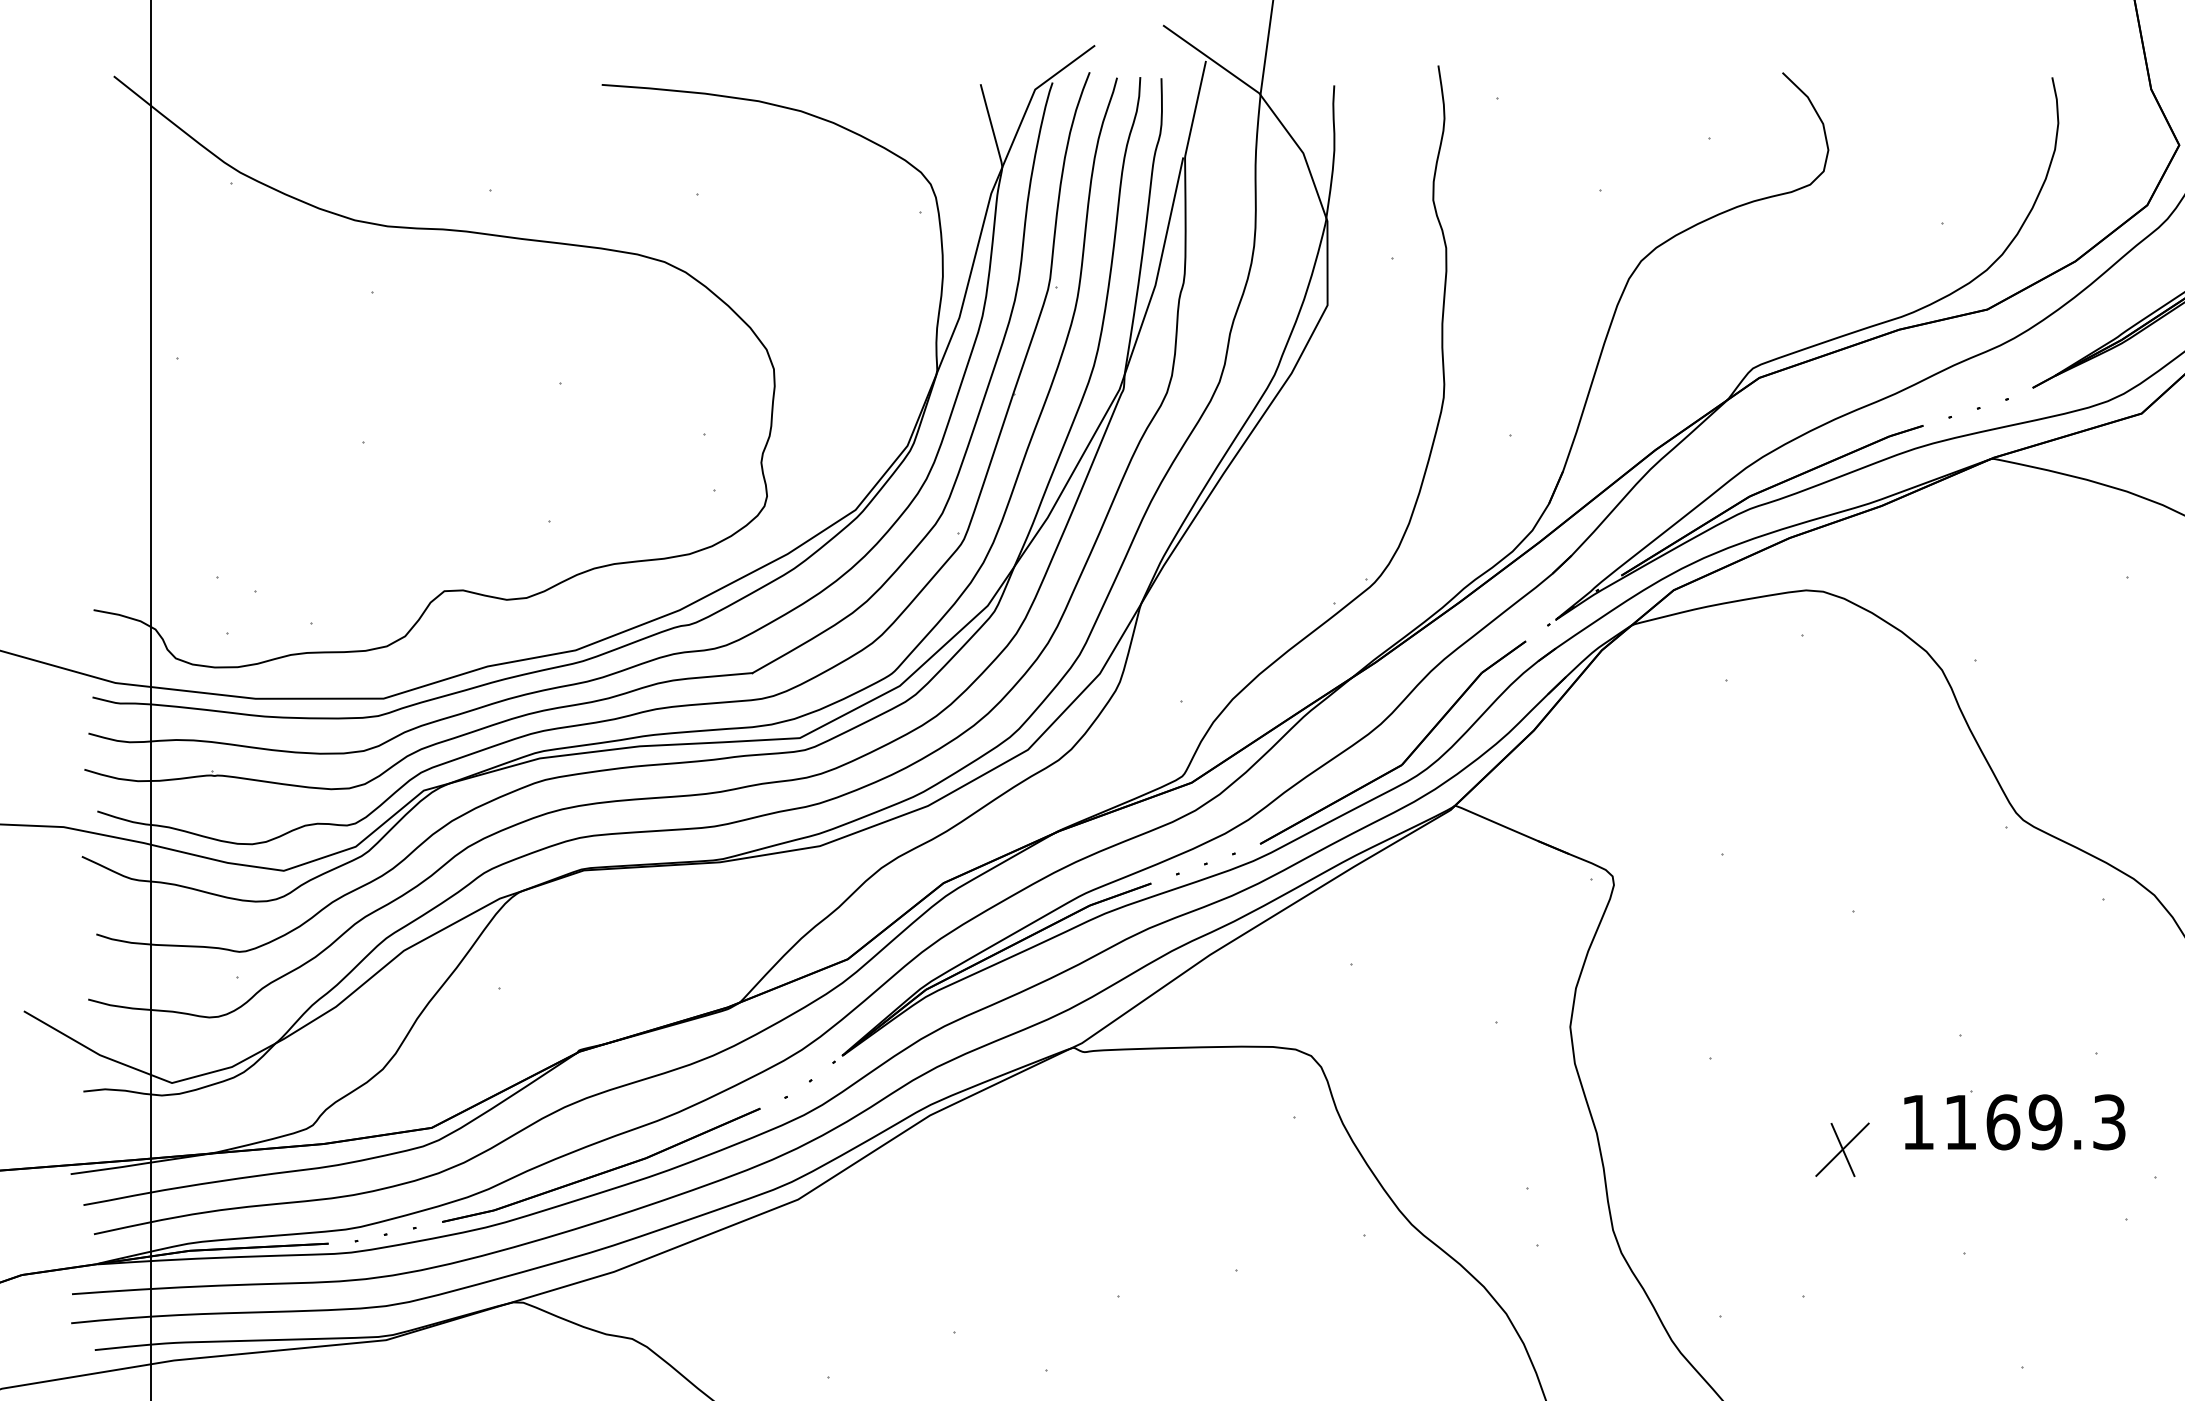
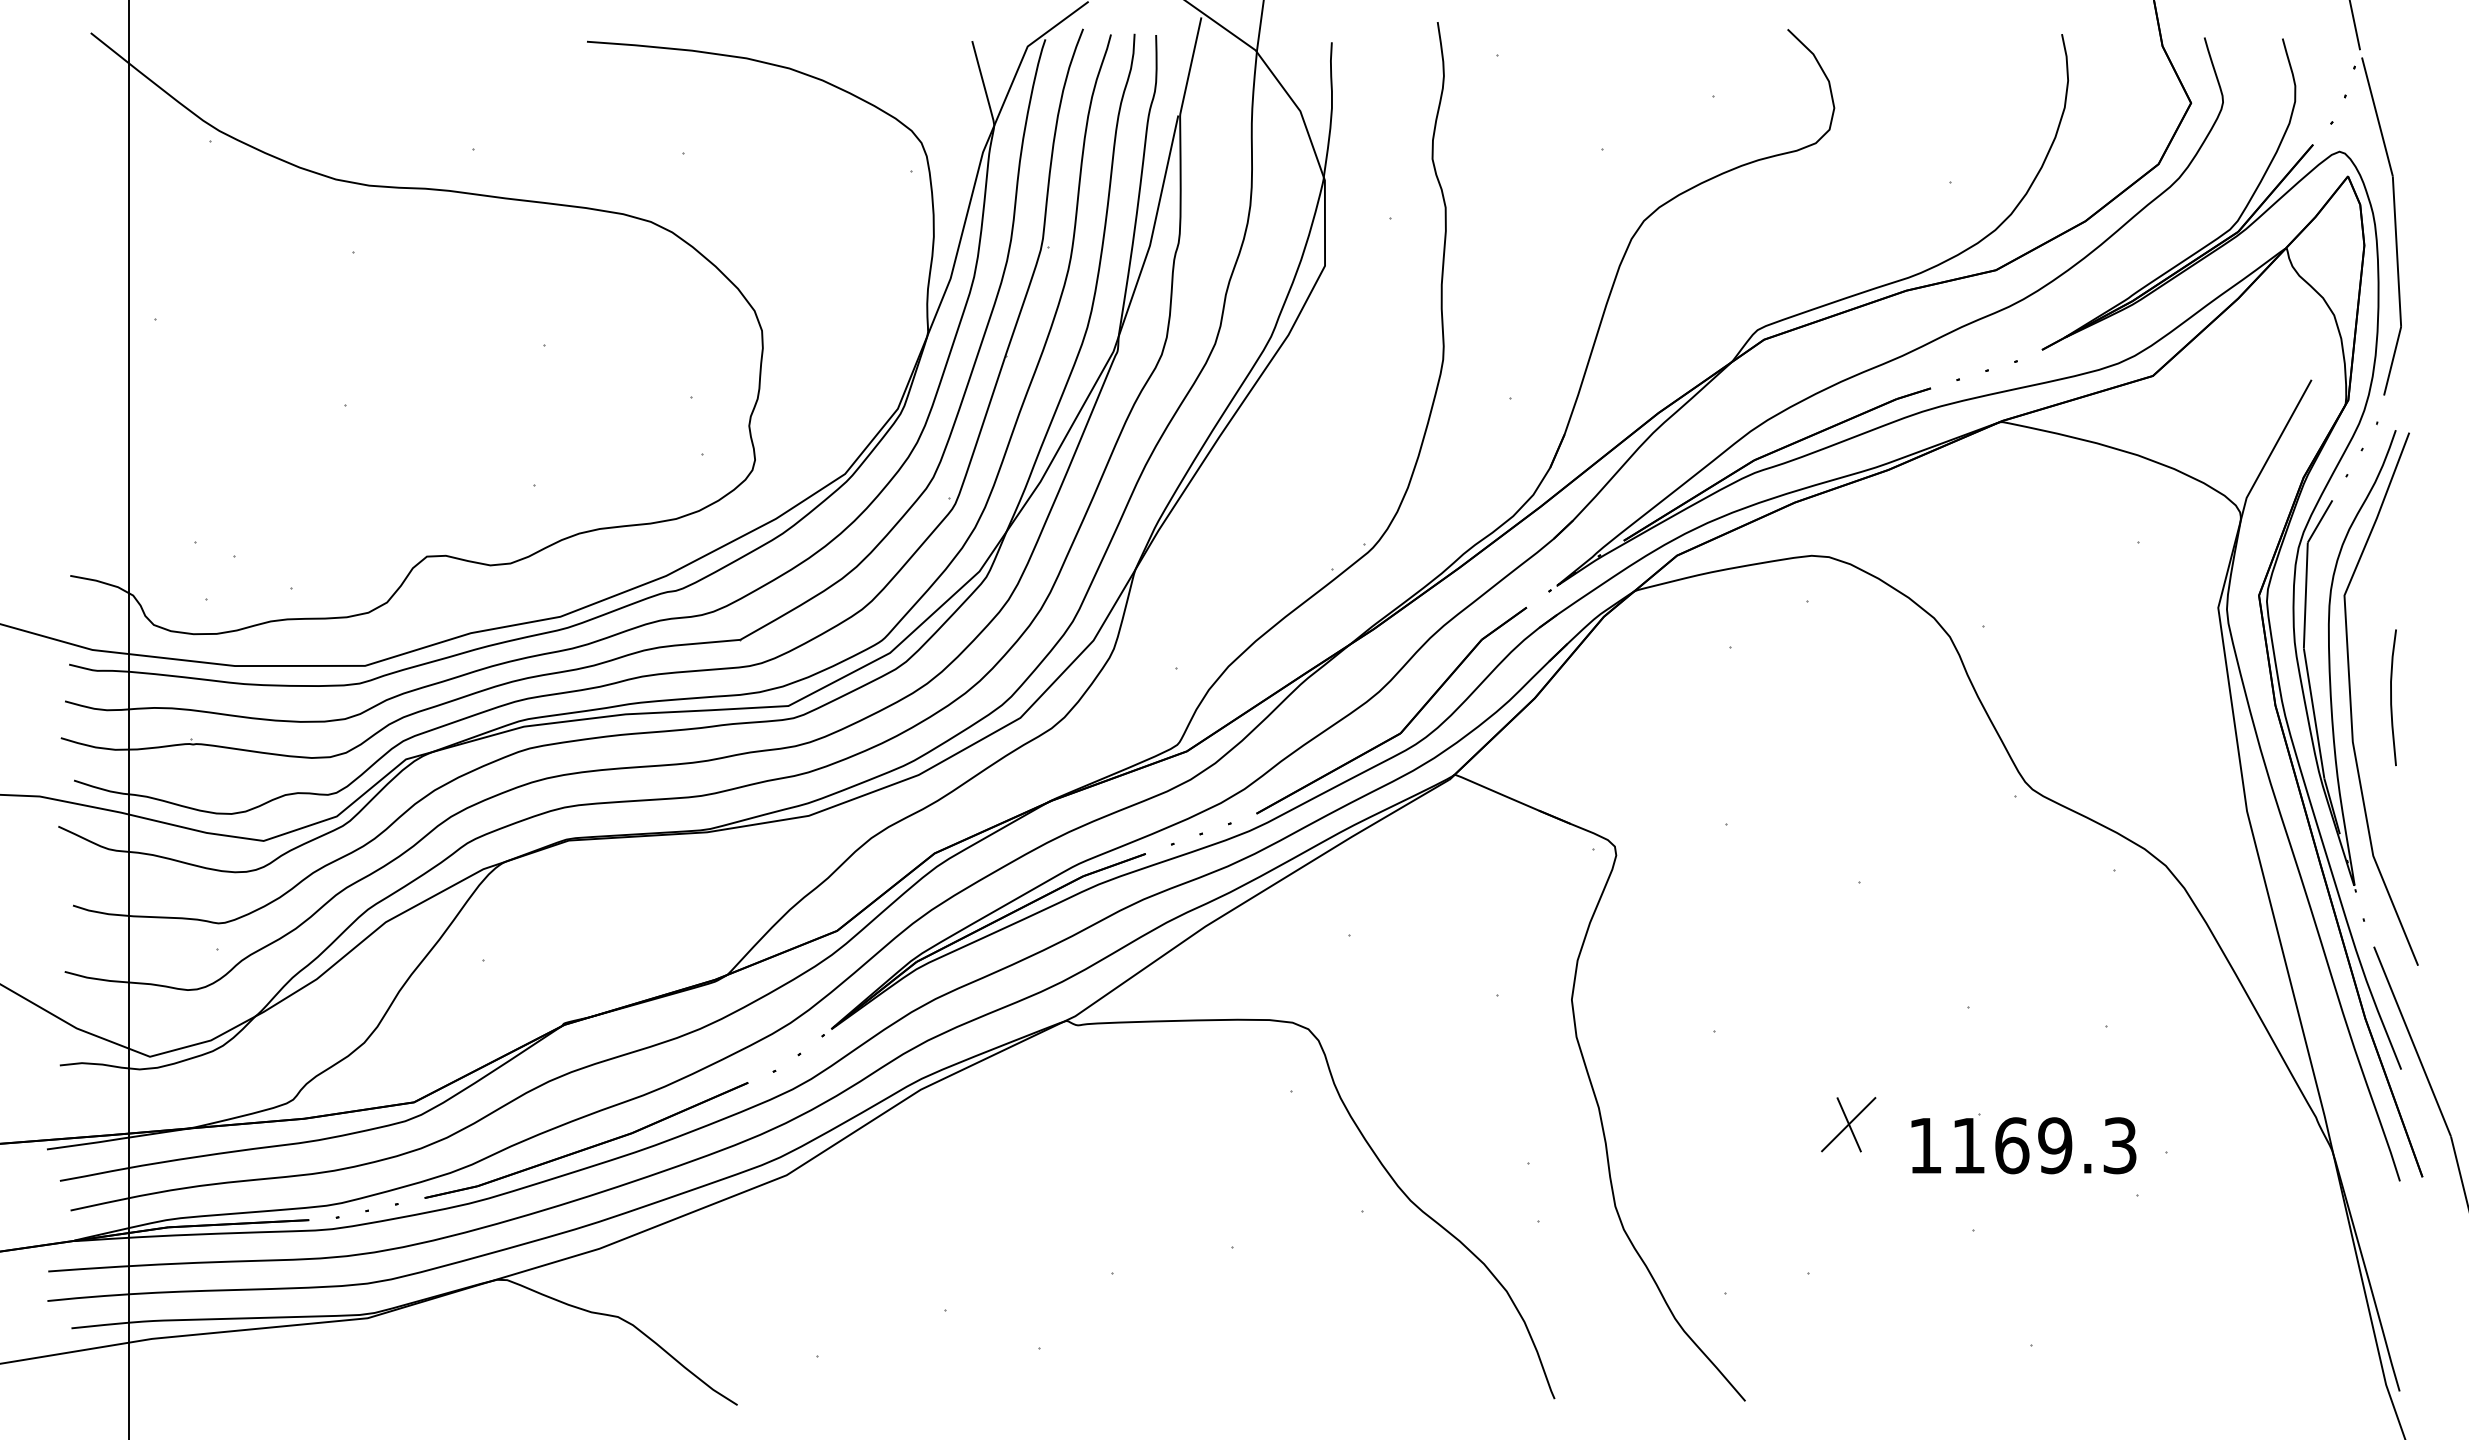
part: (2014, 1120) -> (2023, 1143), moved

